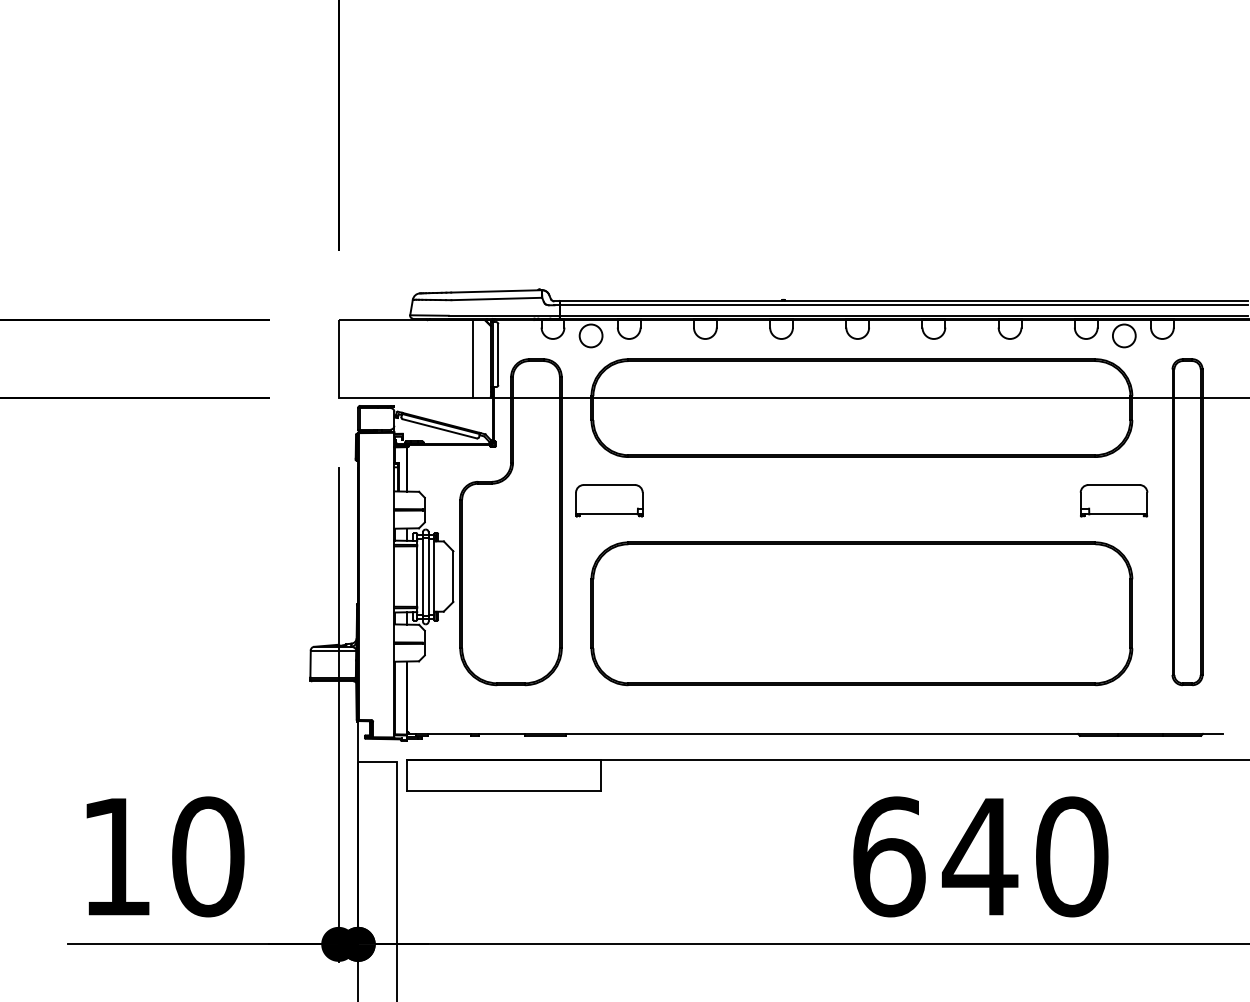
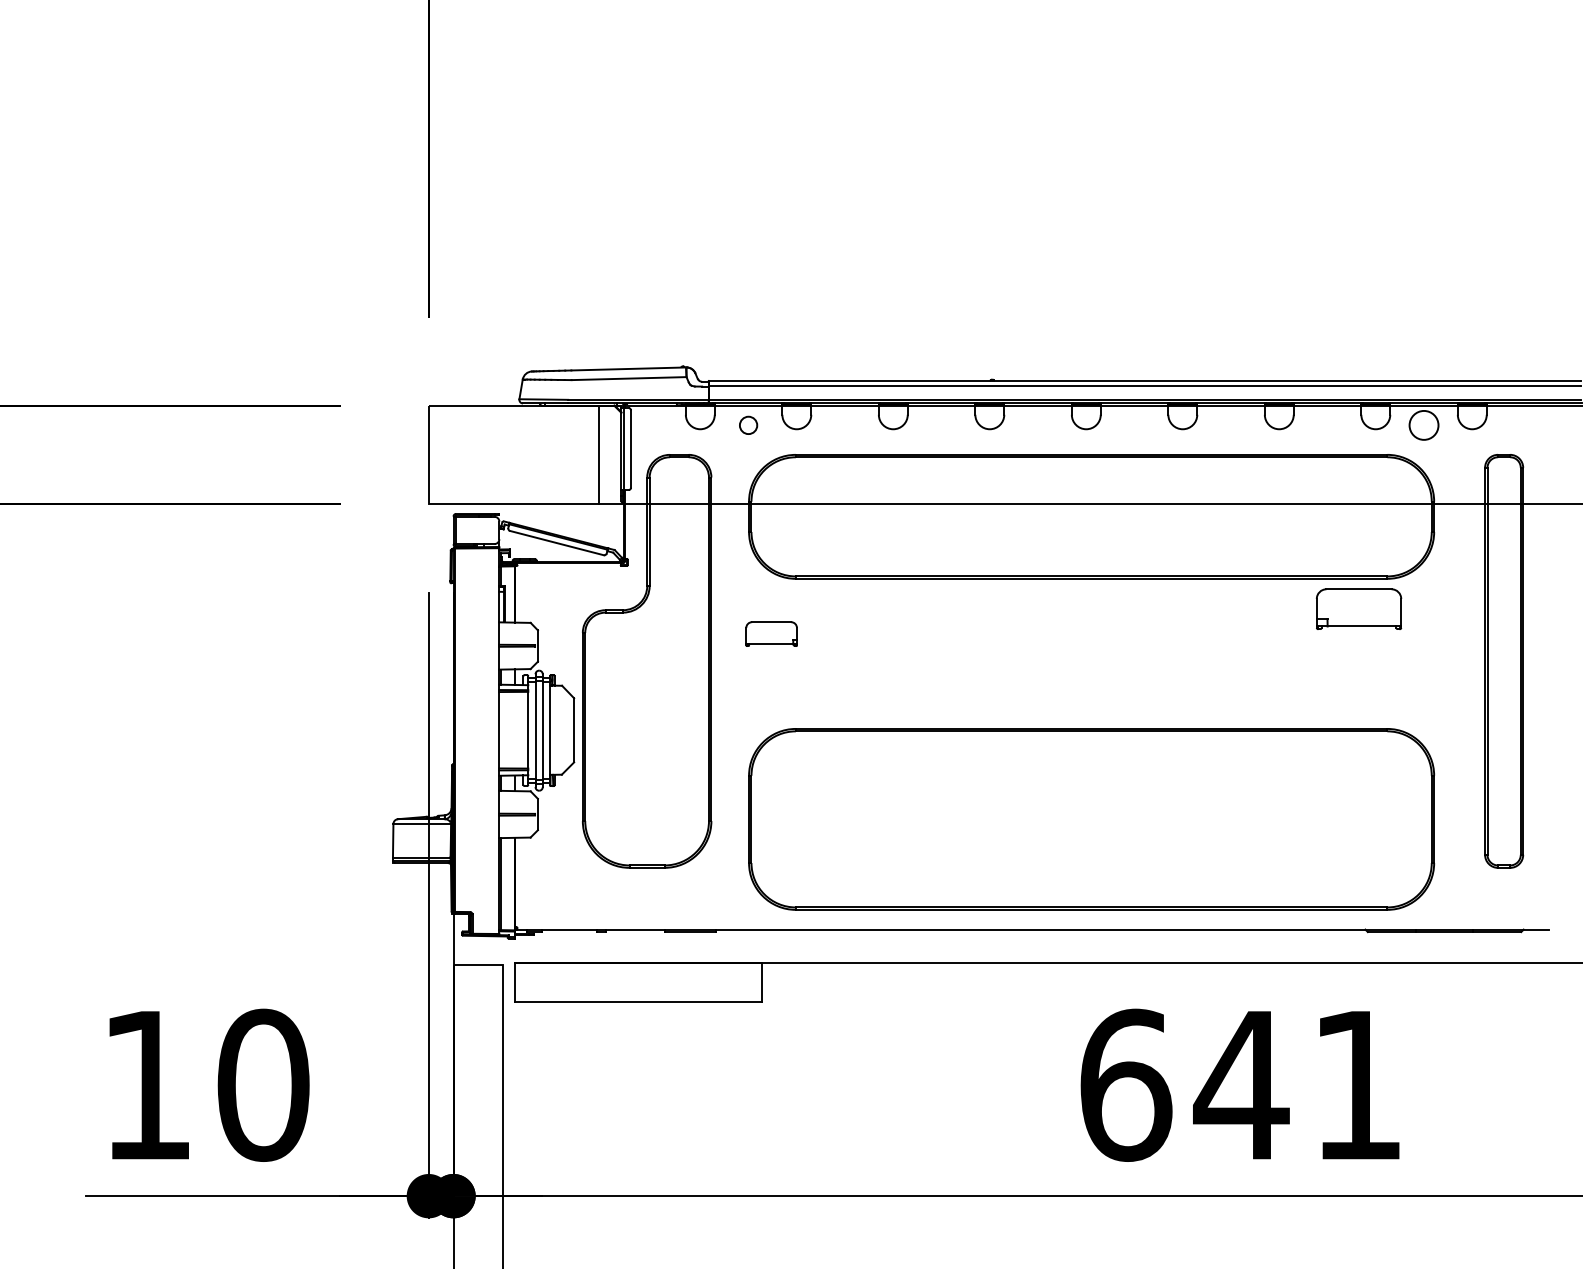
circle: (591, 335) -> (748, 424), size x0.6
part: (609, 500) -> (771, 633), size x0.6
part: (1113, 500) -> (1358, 608), moved
part: (861, 613) -> (1091, 819), moved
text: (1071, 856) -> (1357, 1084), 640 -> 641

